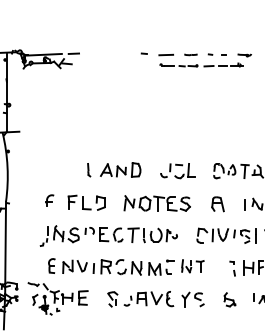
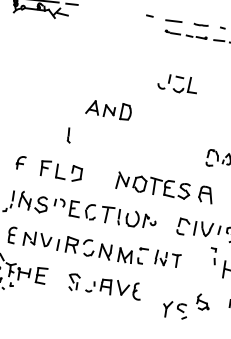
part: (120, 169) -> (108, 109), moved
part: (177, 171) -> (177, 84), moved
part: (156, 203) -> (152, 185), moved
part: (232, 268) -> (213, 255), moved
part: (192, 299) -> (174, 310), moved

